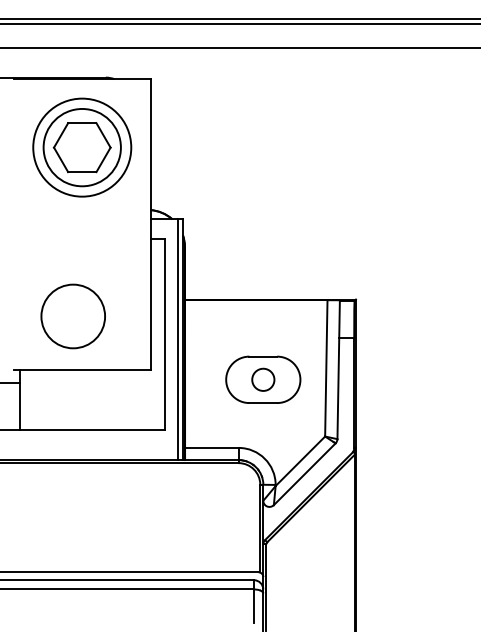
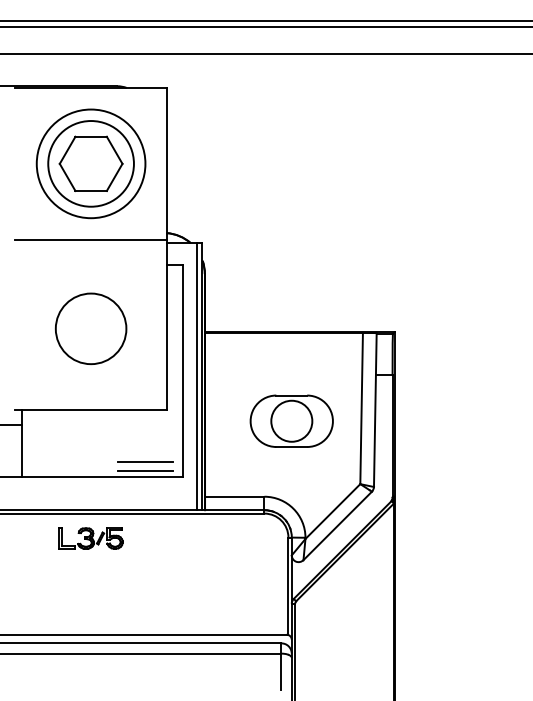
line: (82, 215) -> (91, 239), added
circle: (72, 316) -> (90, 328), moved
circle: (262, 379) -> (290, 420), size x1.67
line: (131, 417) -> (145, 463), added
line: (131, 424) -> (145, 470), added
part: (82, 485) -> (91, 538), added

